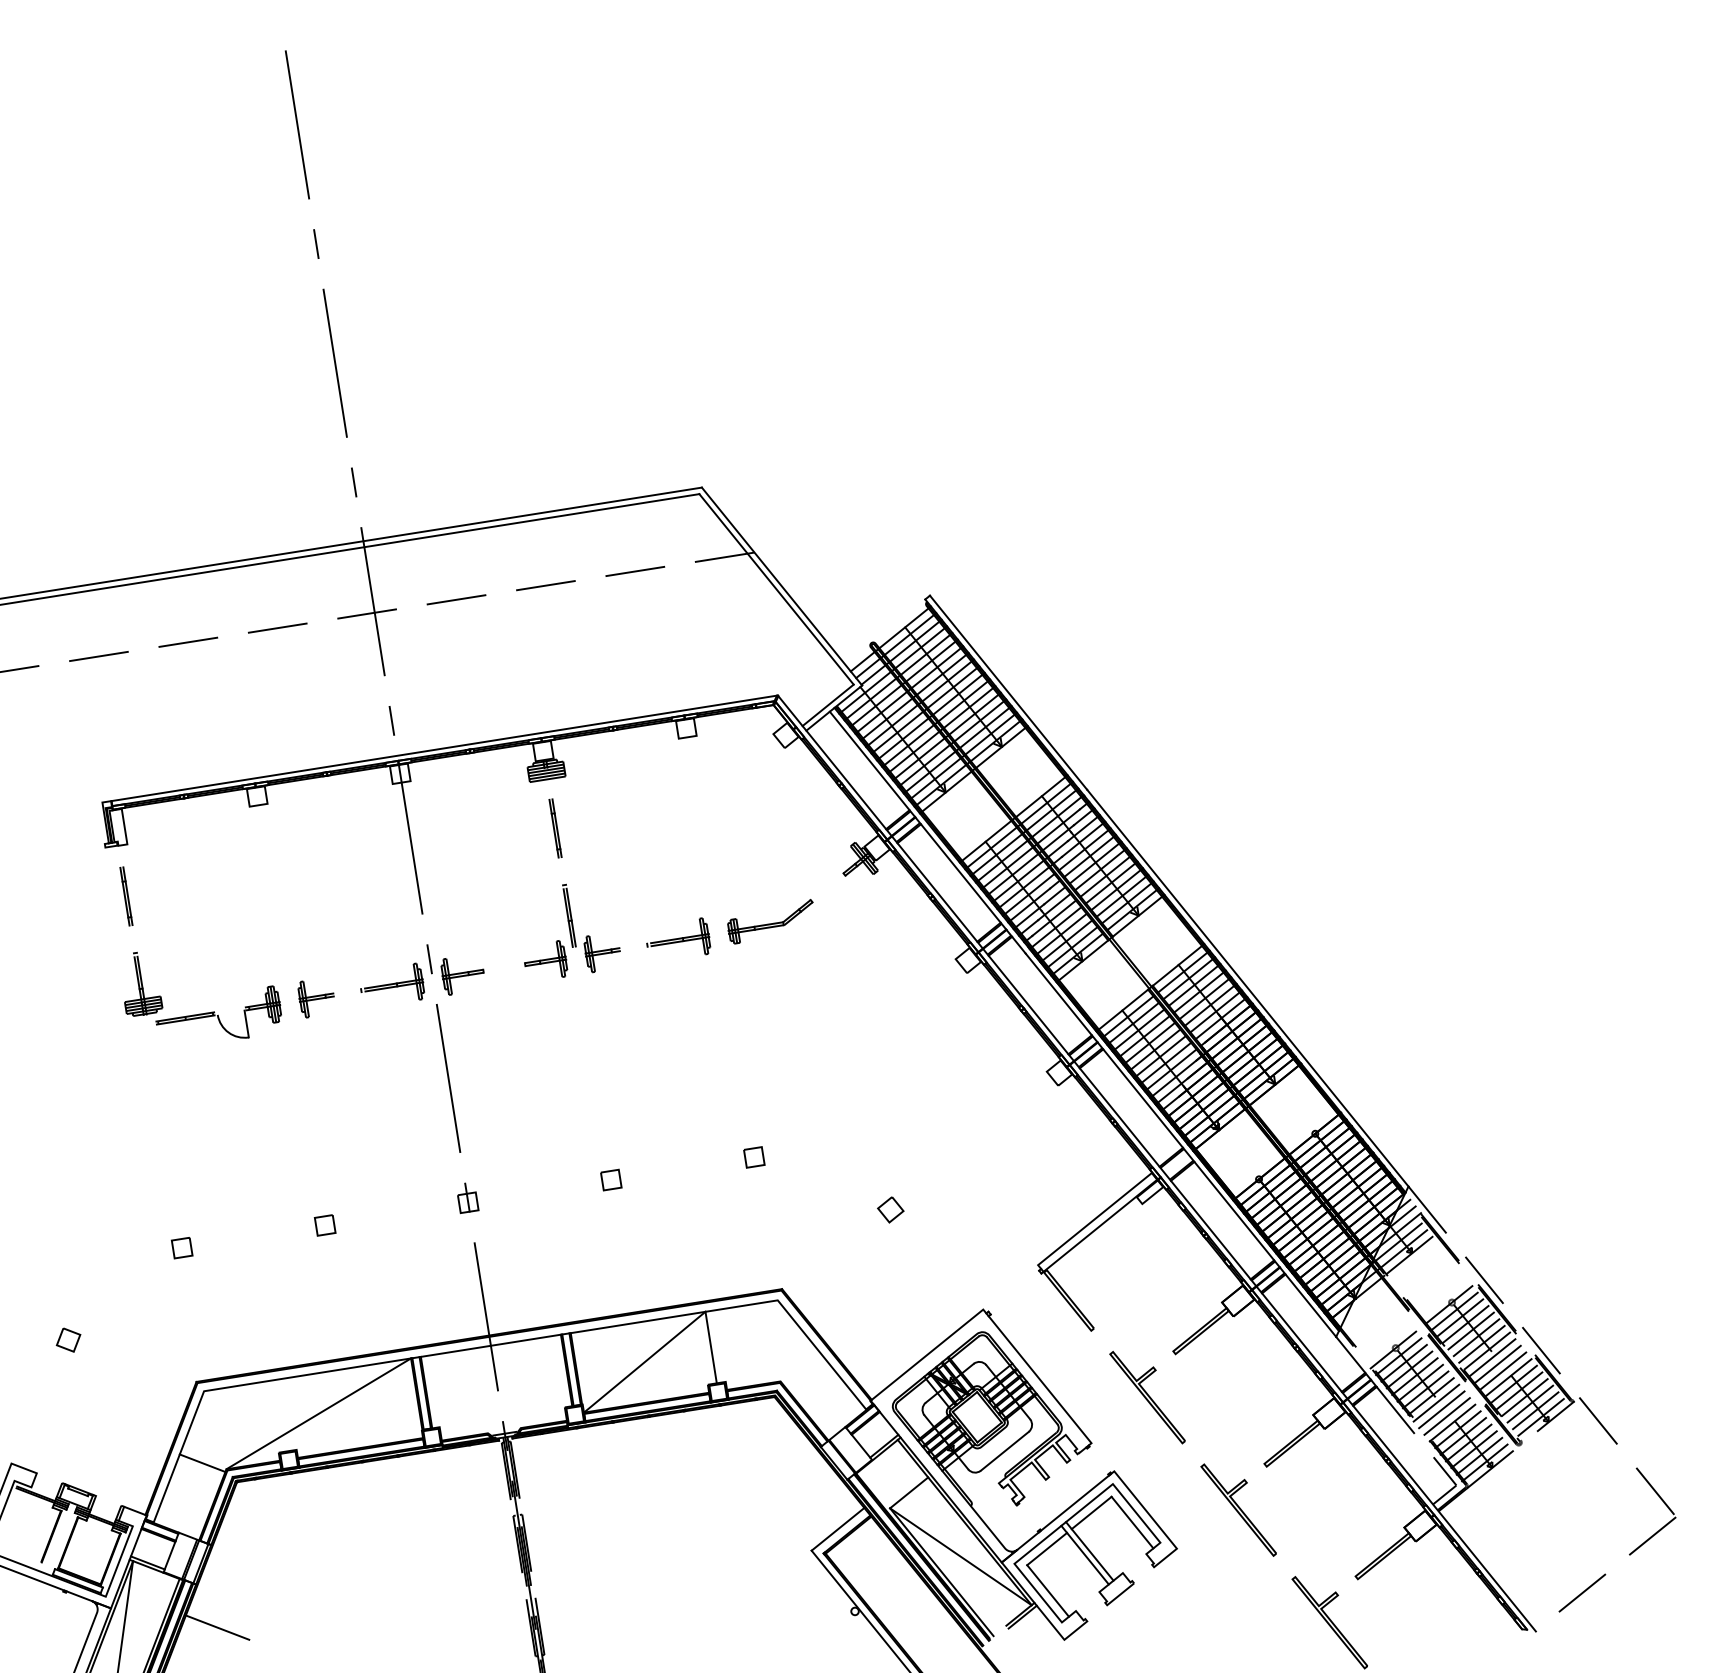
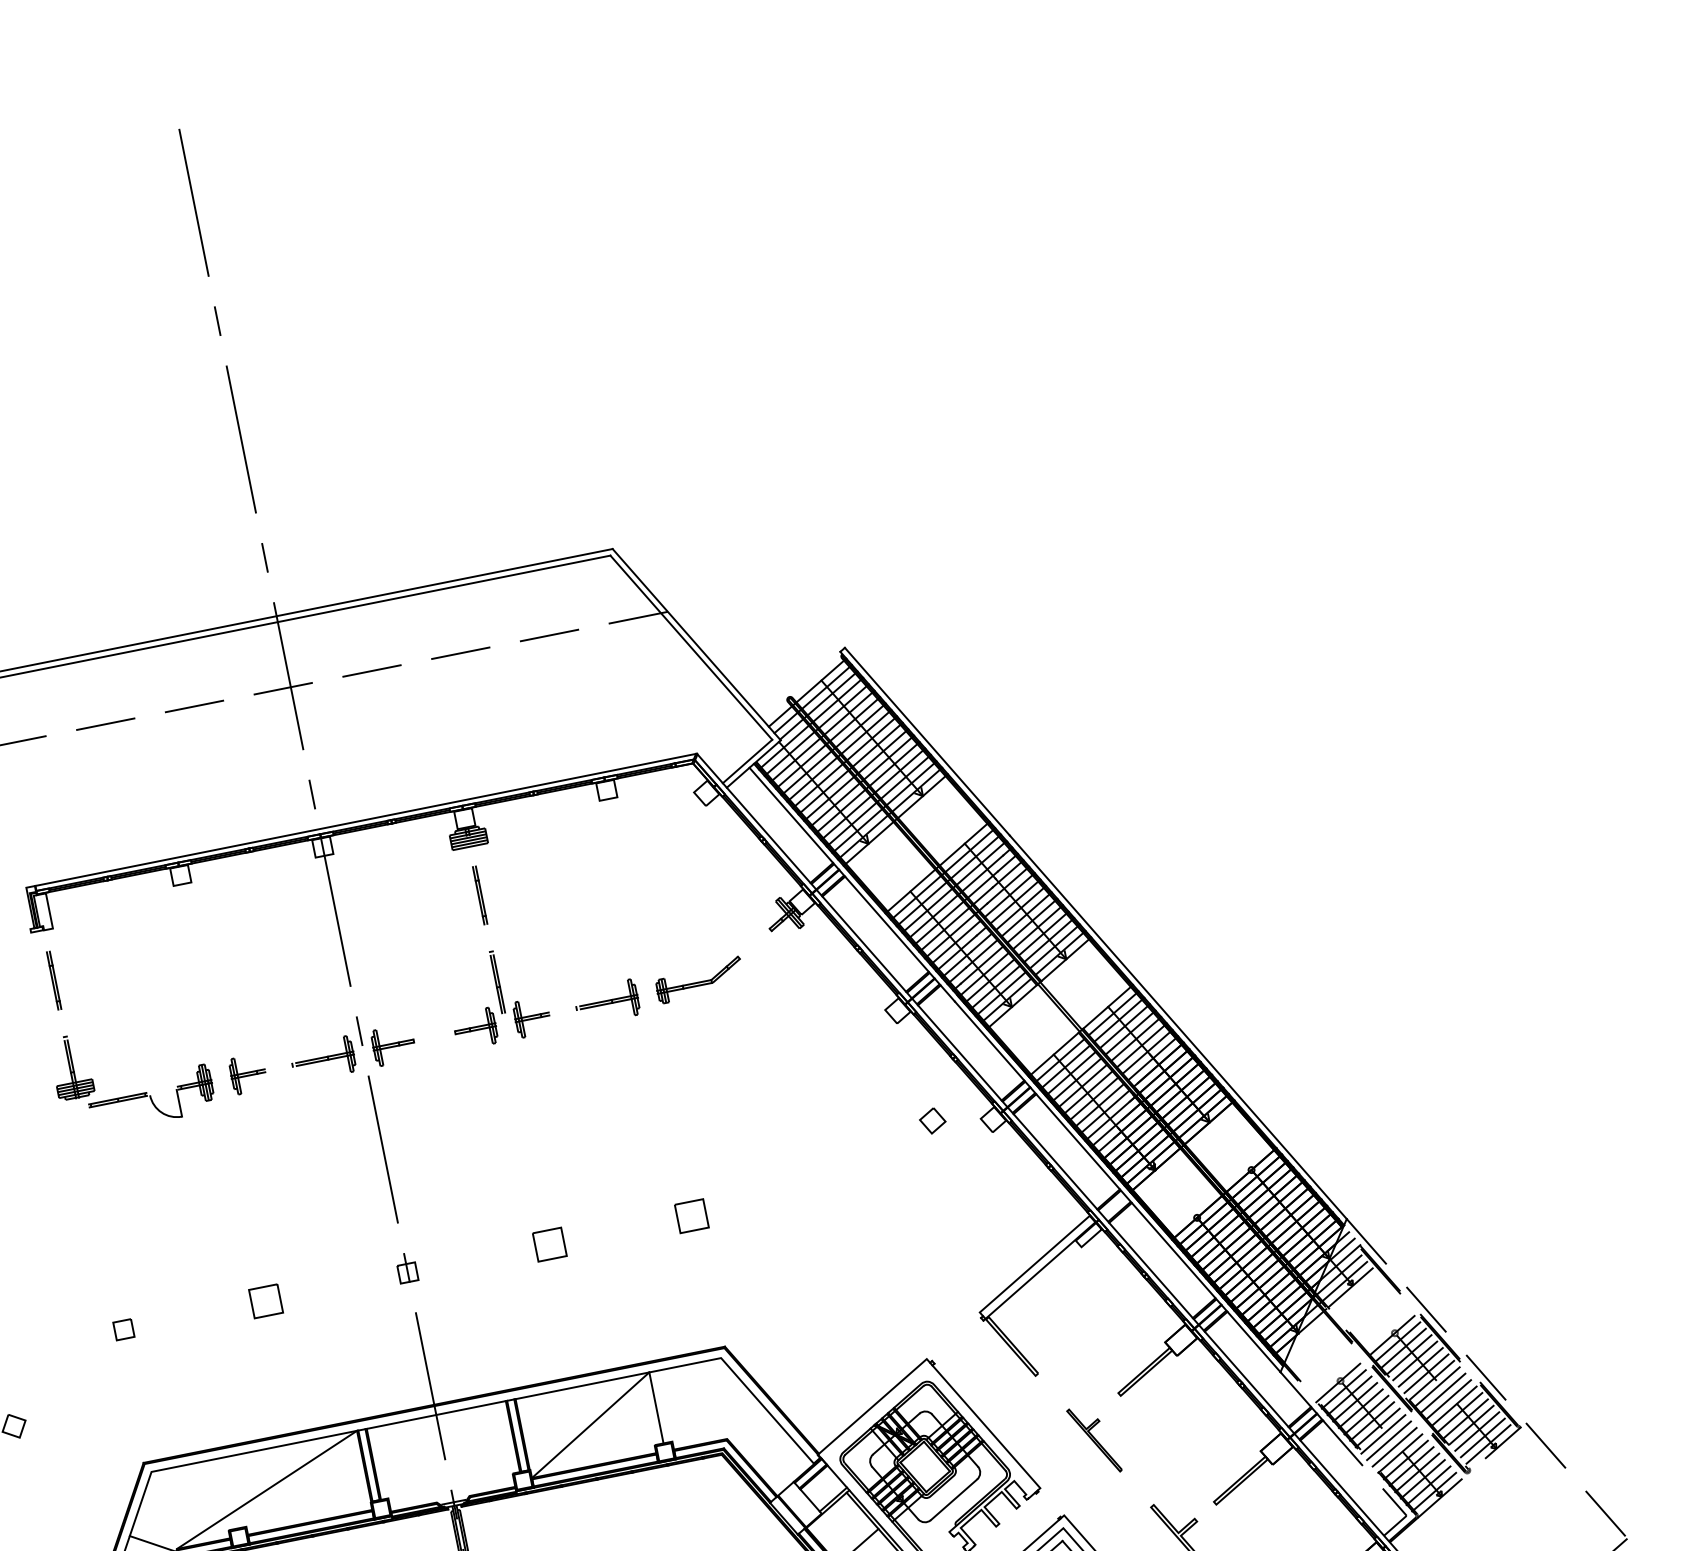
part: (754, 1157) -> (692, 1216), size x1.6
part: (611, 1179) -> (550, 1243), size x1.6
part: (890, 1209) -> (932, 1120), moved
part: (324, 1225) -> (265, 1301), size x1.6
part: (1147, 1397) -> (1094, 1440), size x0.7

